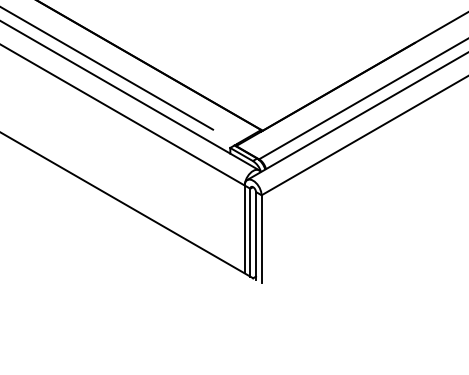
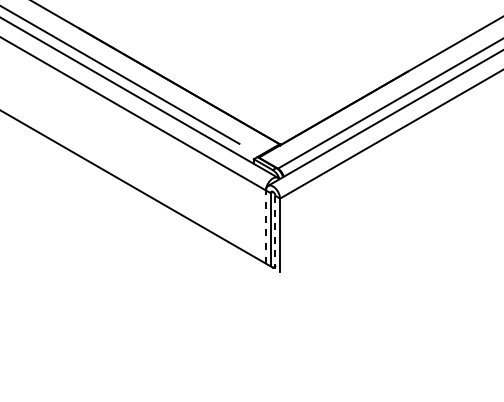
line: (244, 229) -> (265, 227), solid -> dashed
line: (256, 235) -> (275, 232), solid -> dashed

